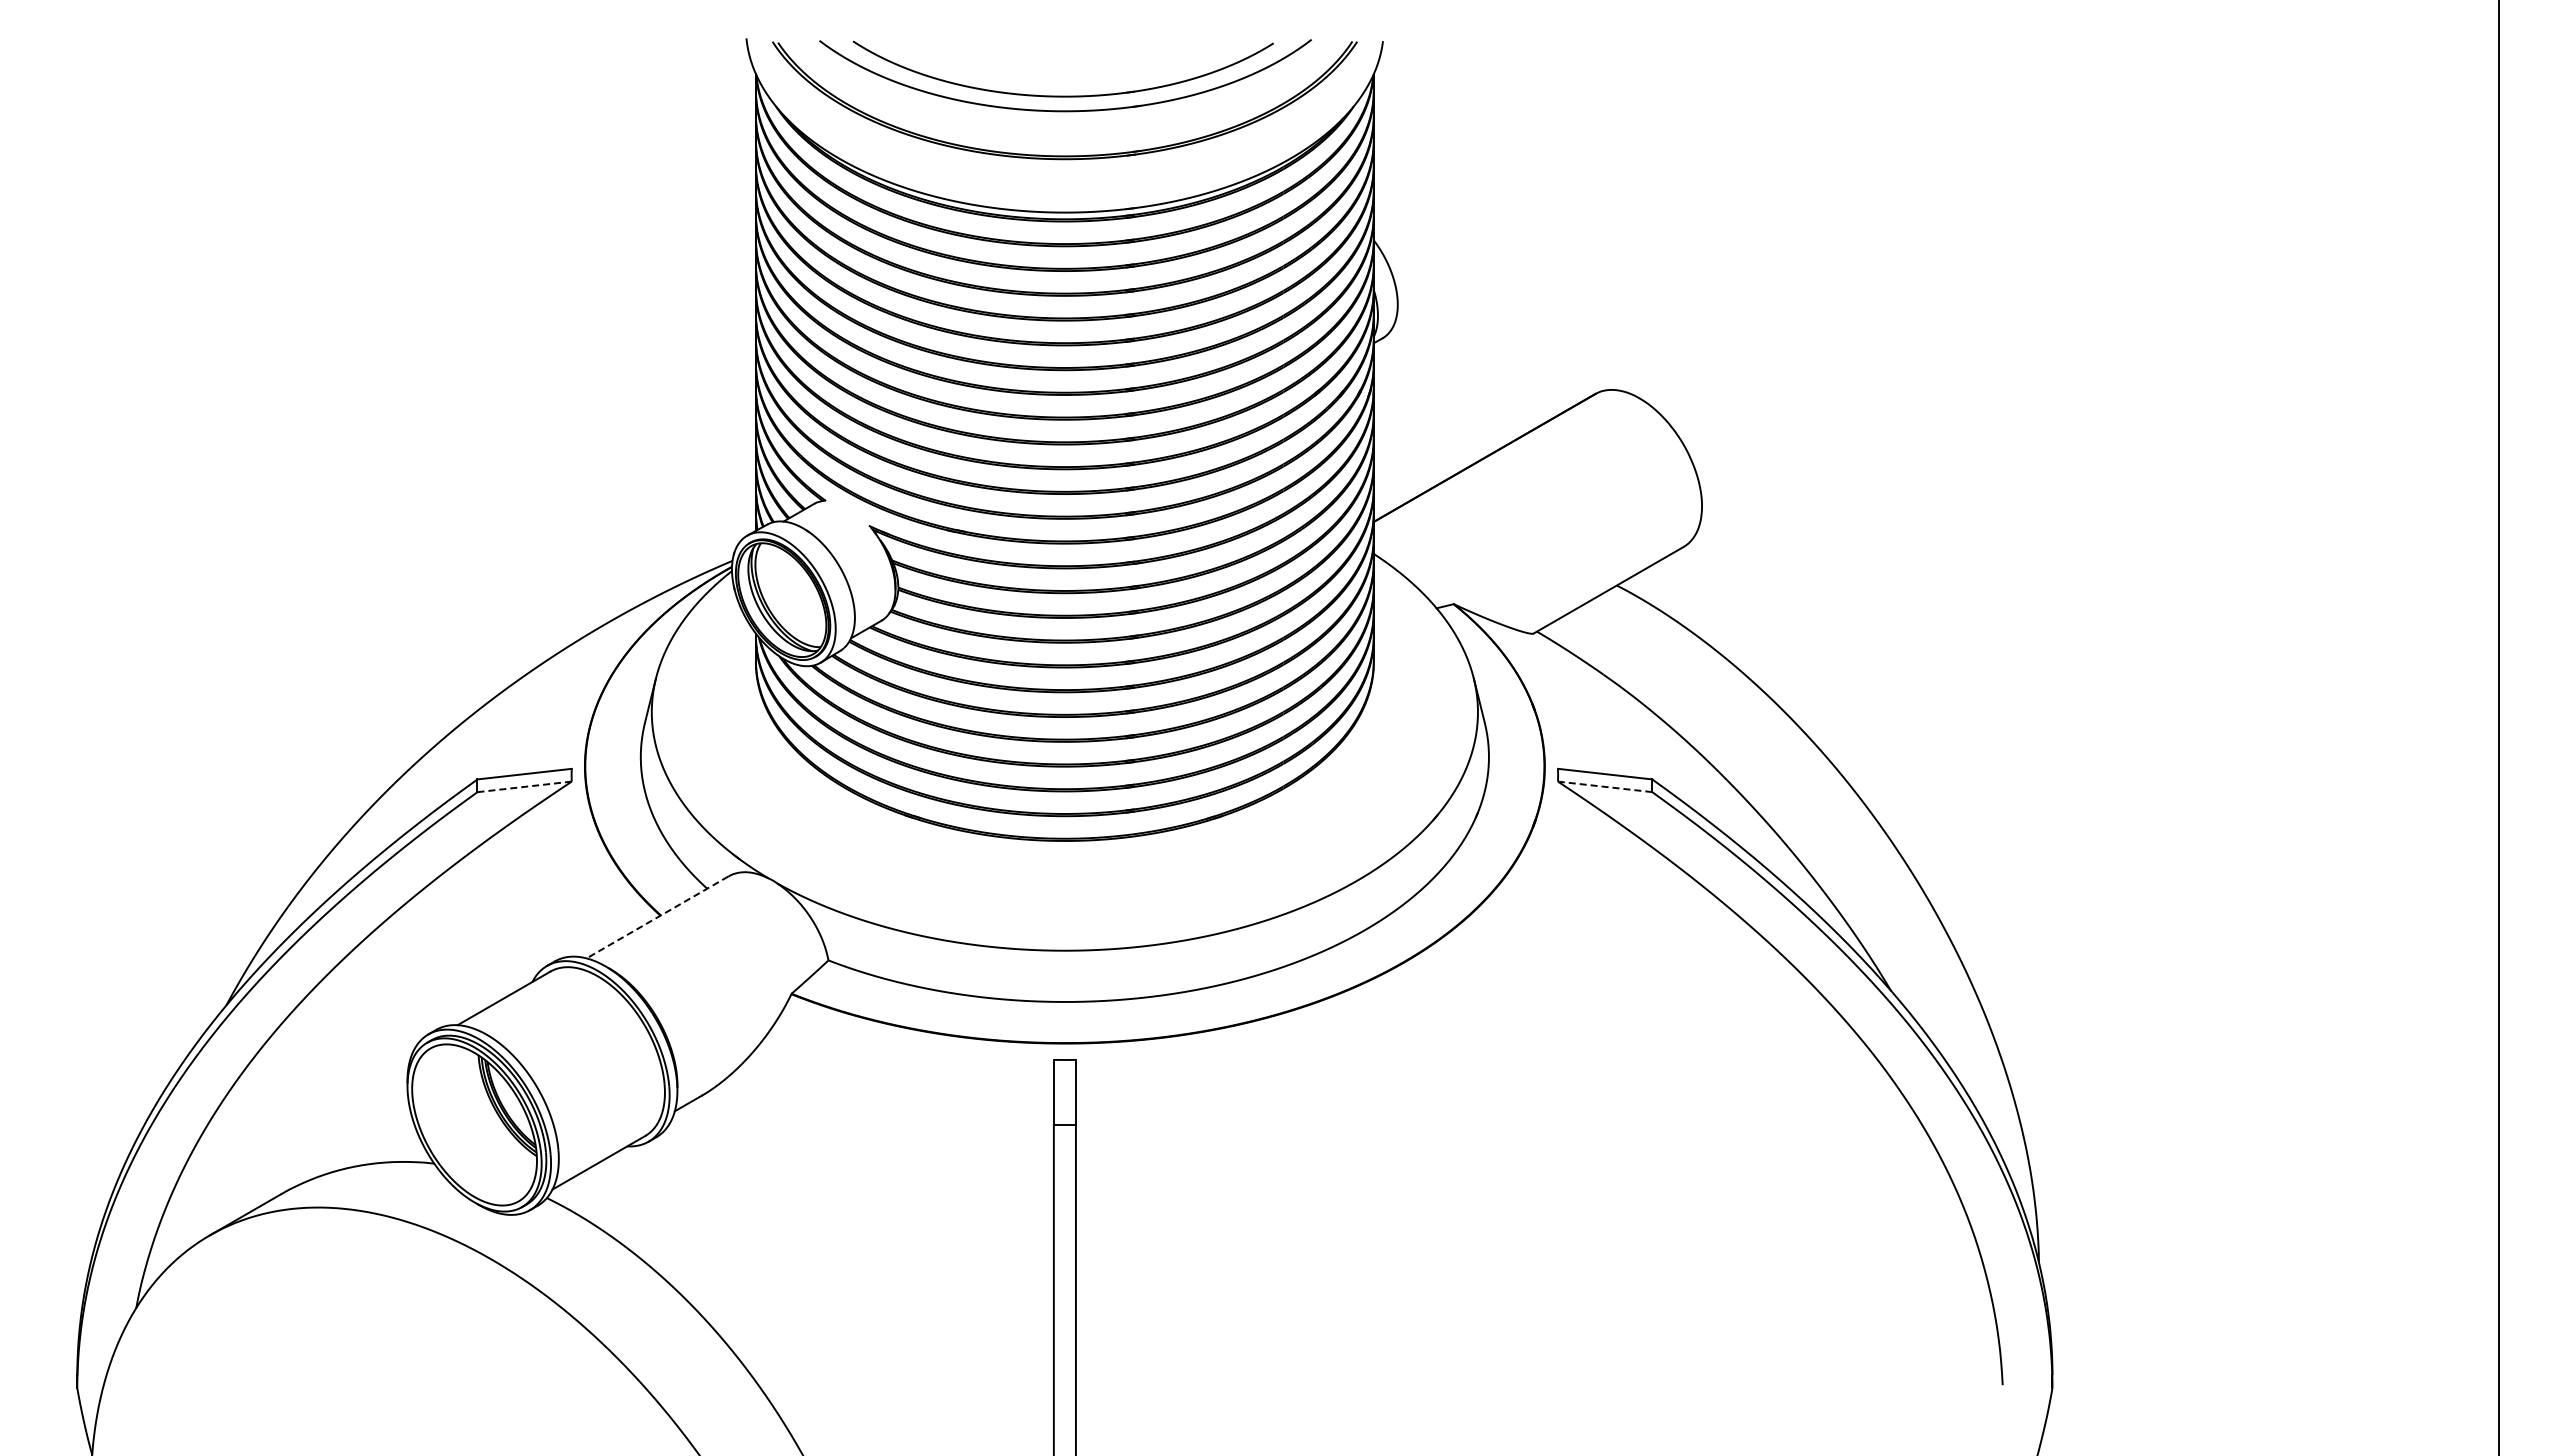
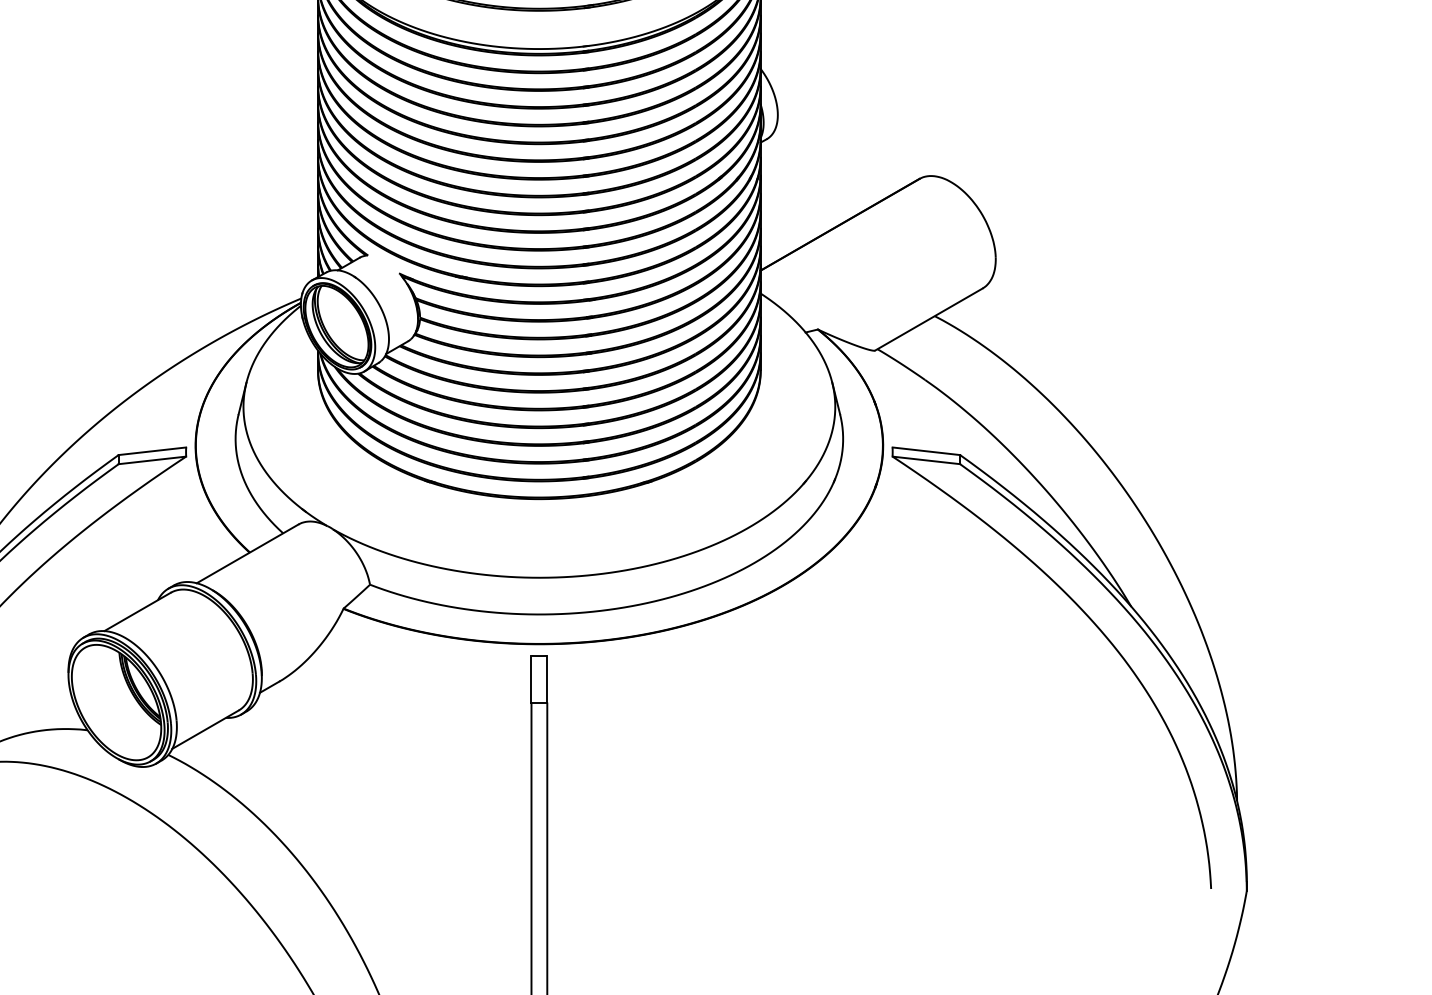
line: (525, 786) -> (153, 460), dashed -> solid
line: (1604, 786) -> (925, 460), dashed -> solid
line: (657, 917) -> (247, 553), dashed -> solid

